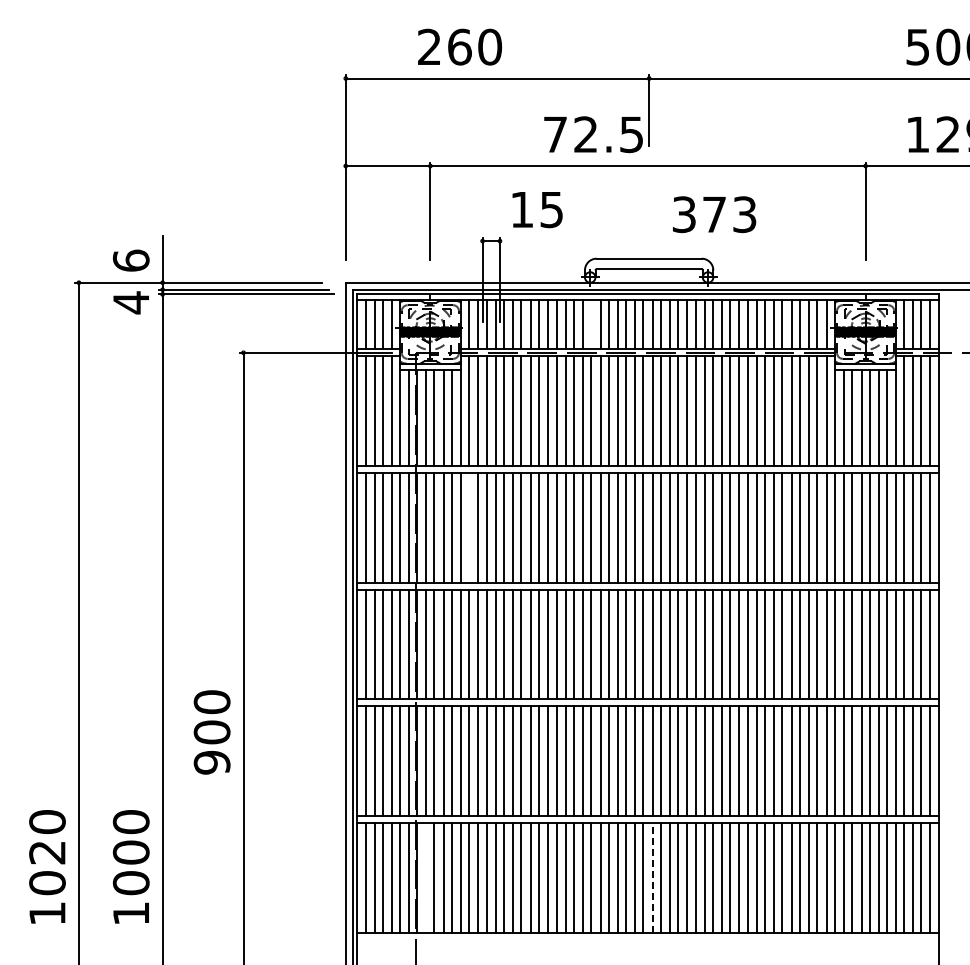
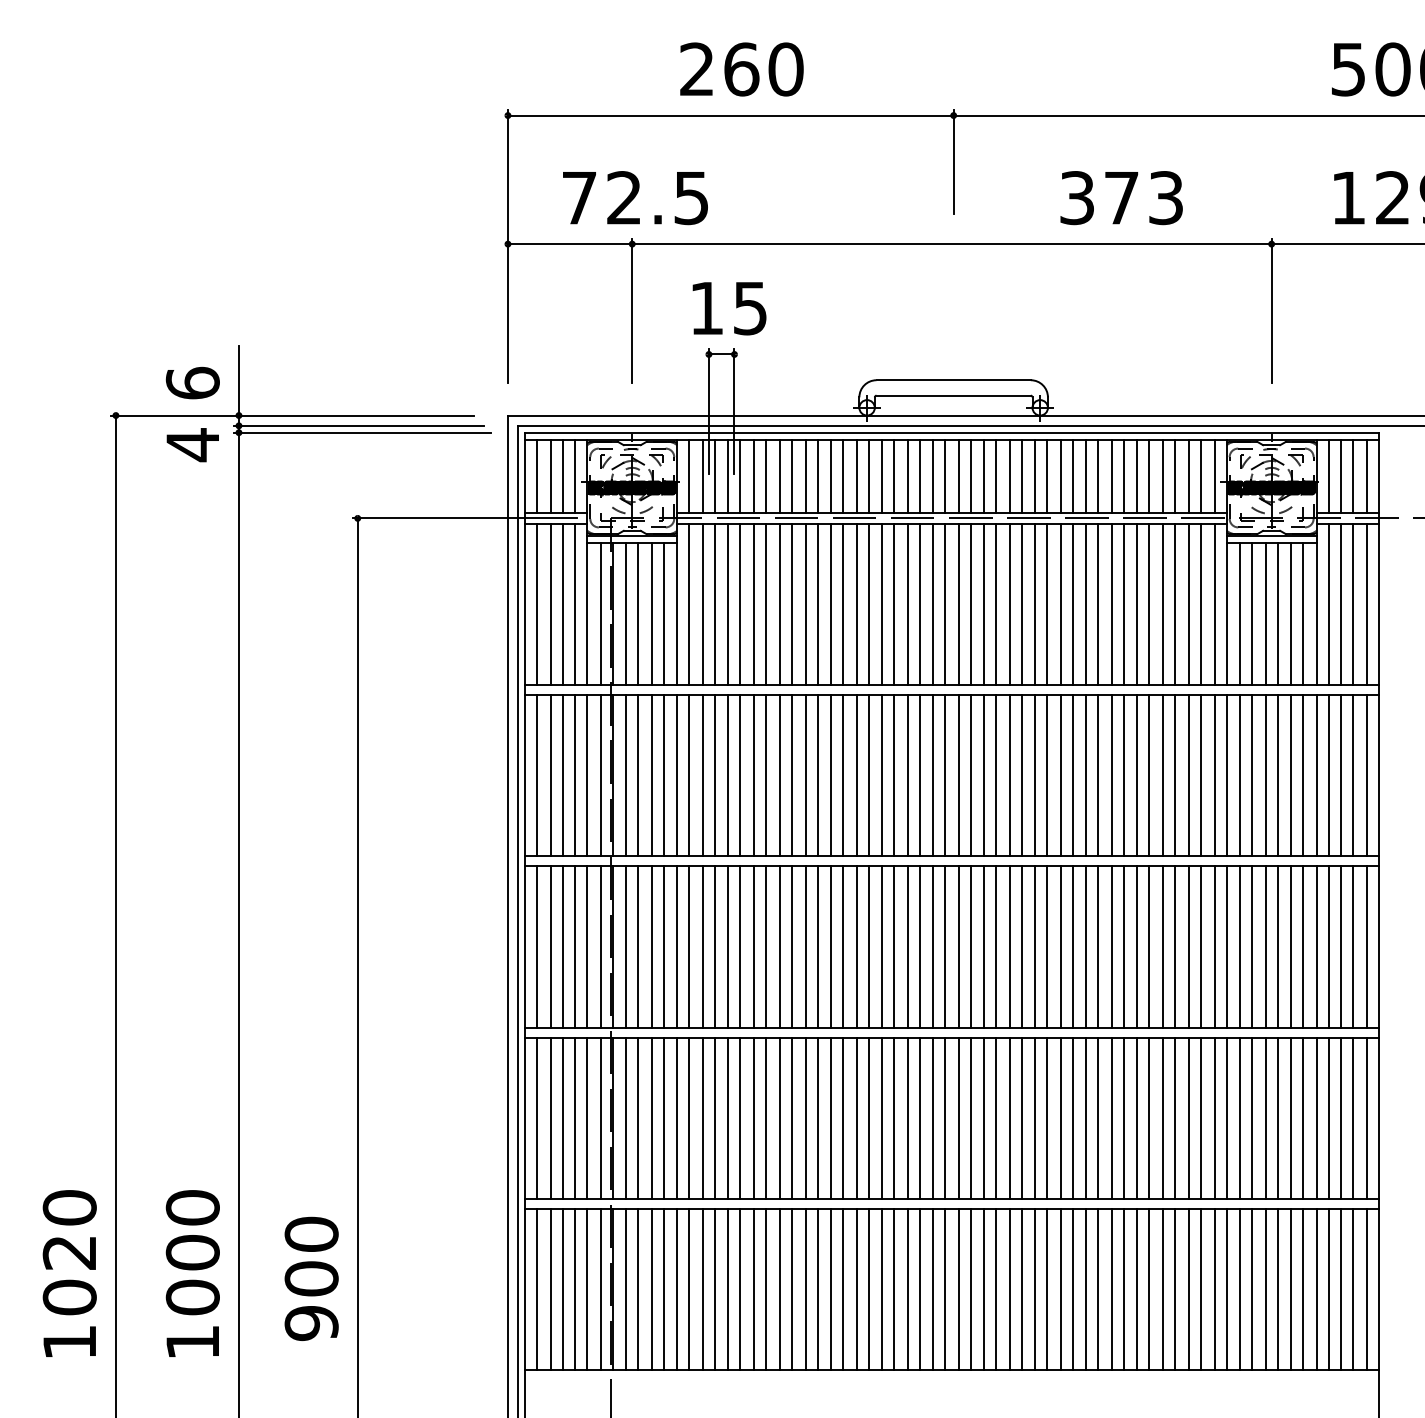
text: (460, 46) -> (742, 68), moved
text: (593, 134) -> (635, 197), moved
text: (537, 210) -> (729, 309), moved
text: (714, 214) -> (1121, 197), moved
line: (591, 324) -> (868, 476), added
line: (469, 527) -> (689, 775), added
text: (211, 732) -> (310, 1278), moved
line: (426, 877) -> (626, 1289), added
line: (652, 877) -> (958, 1289), dashed -> solid

